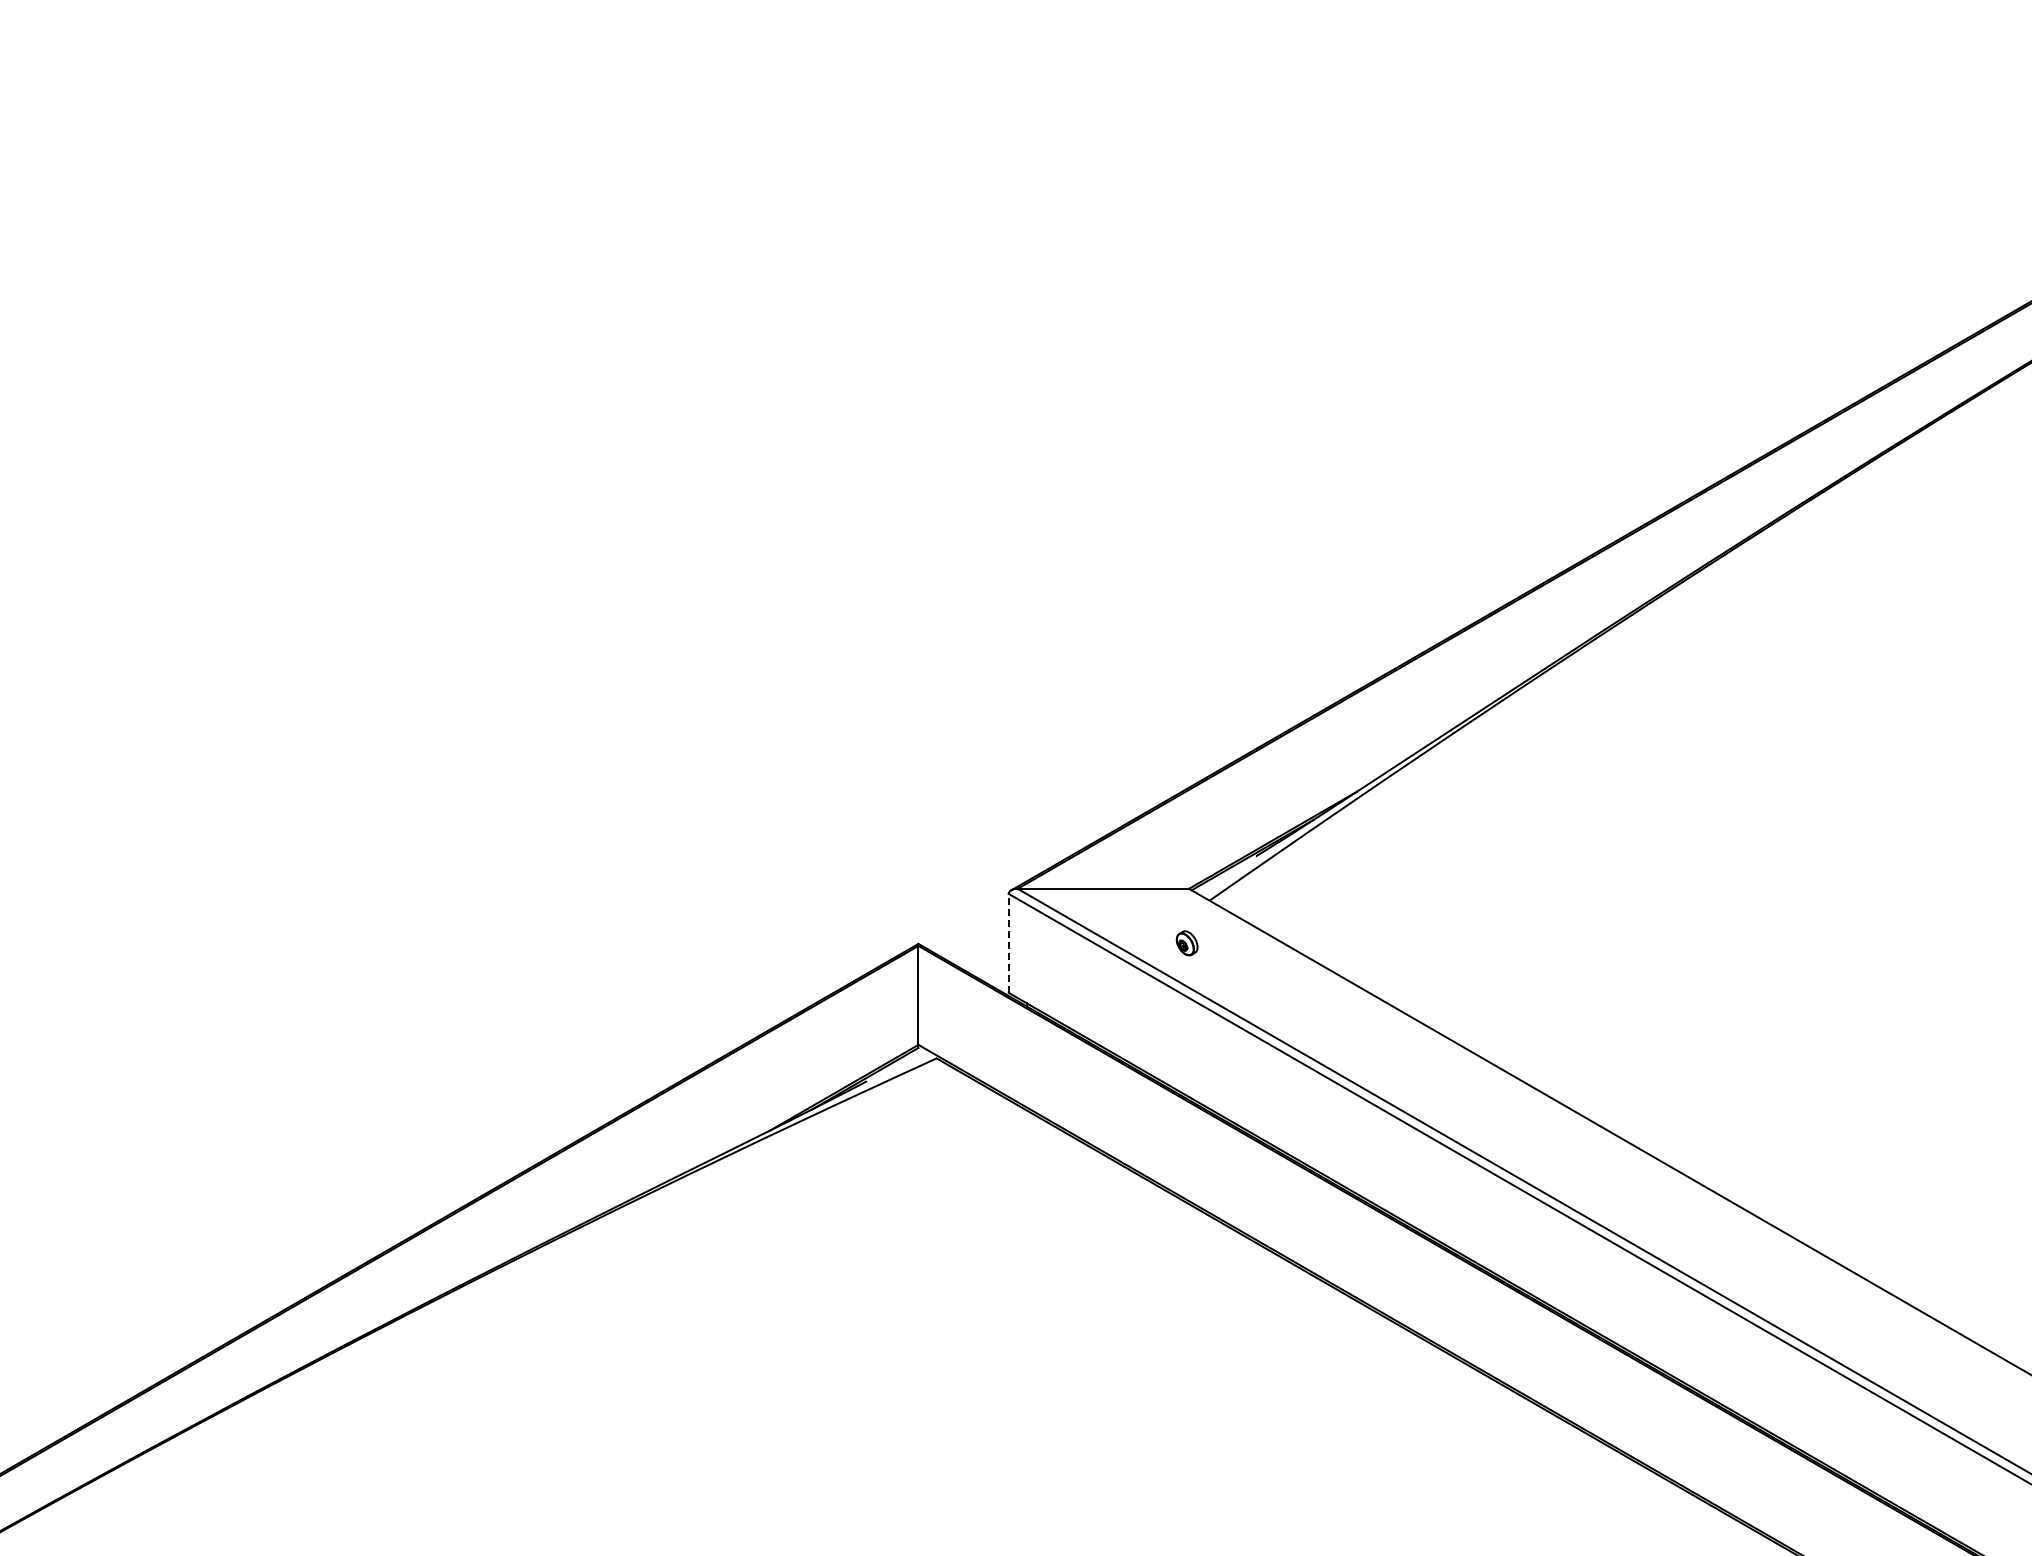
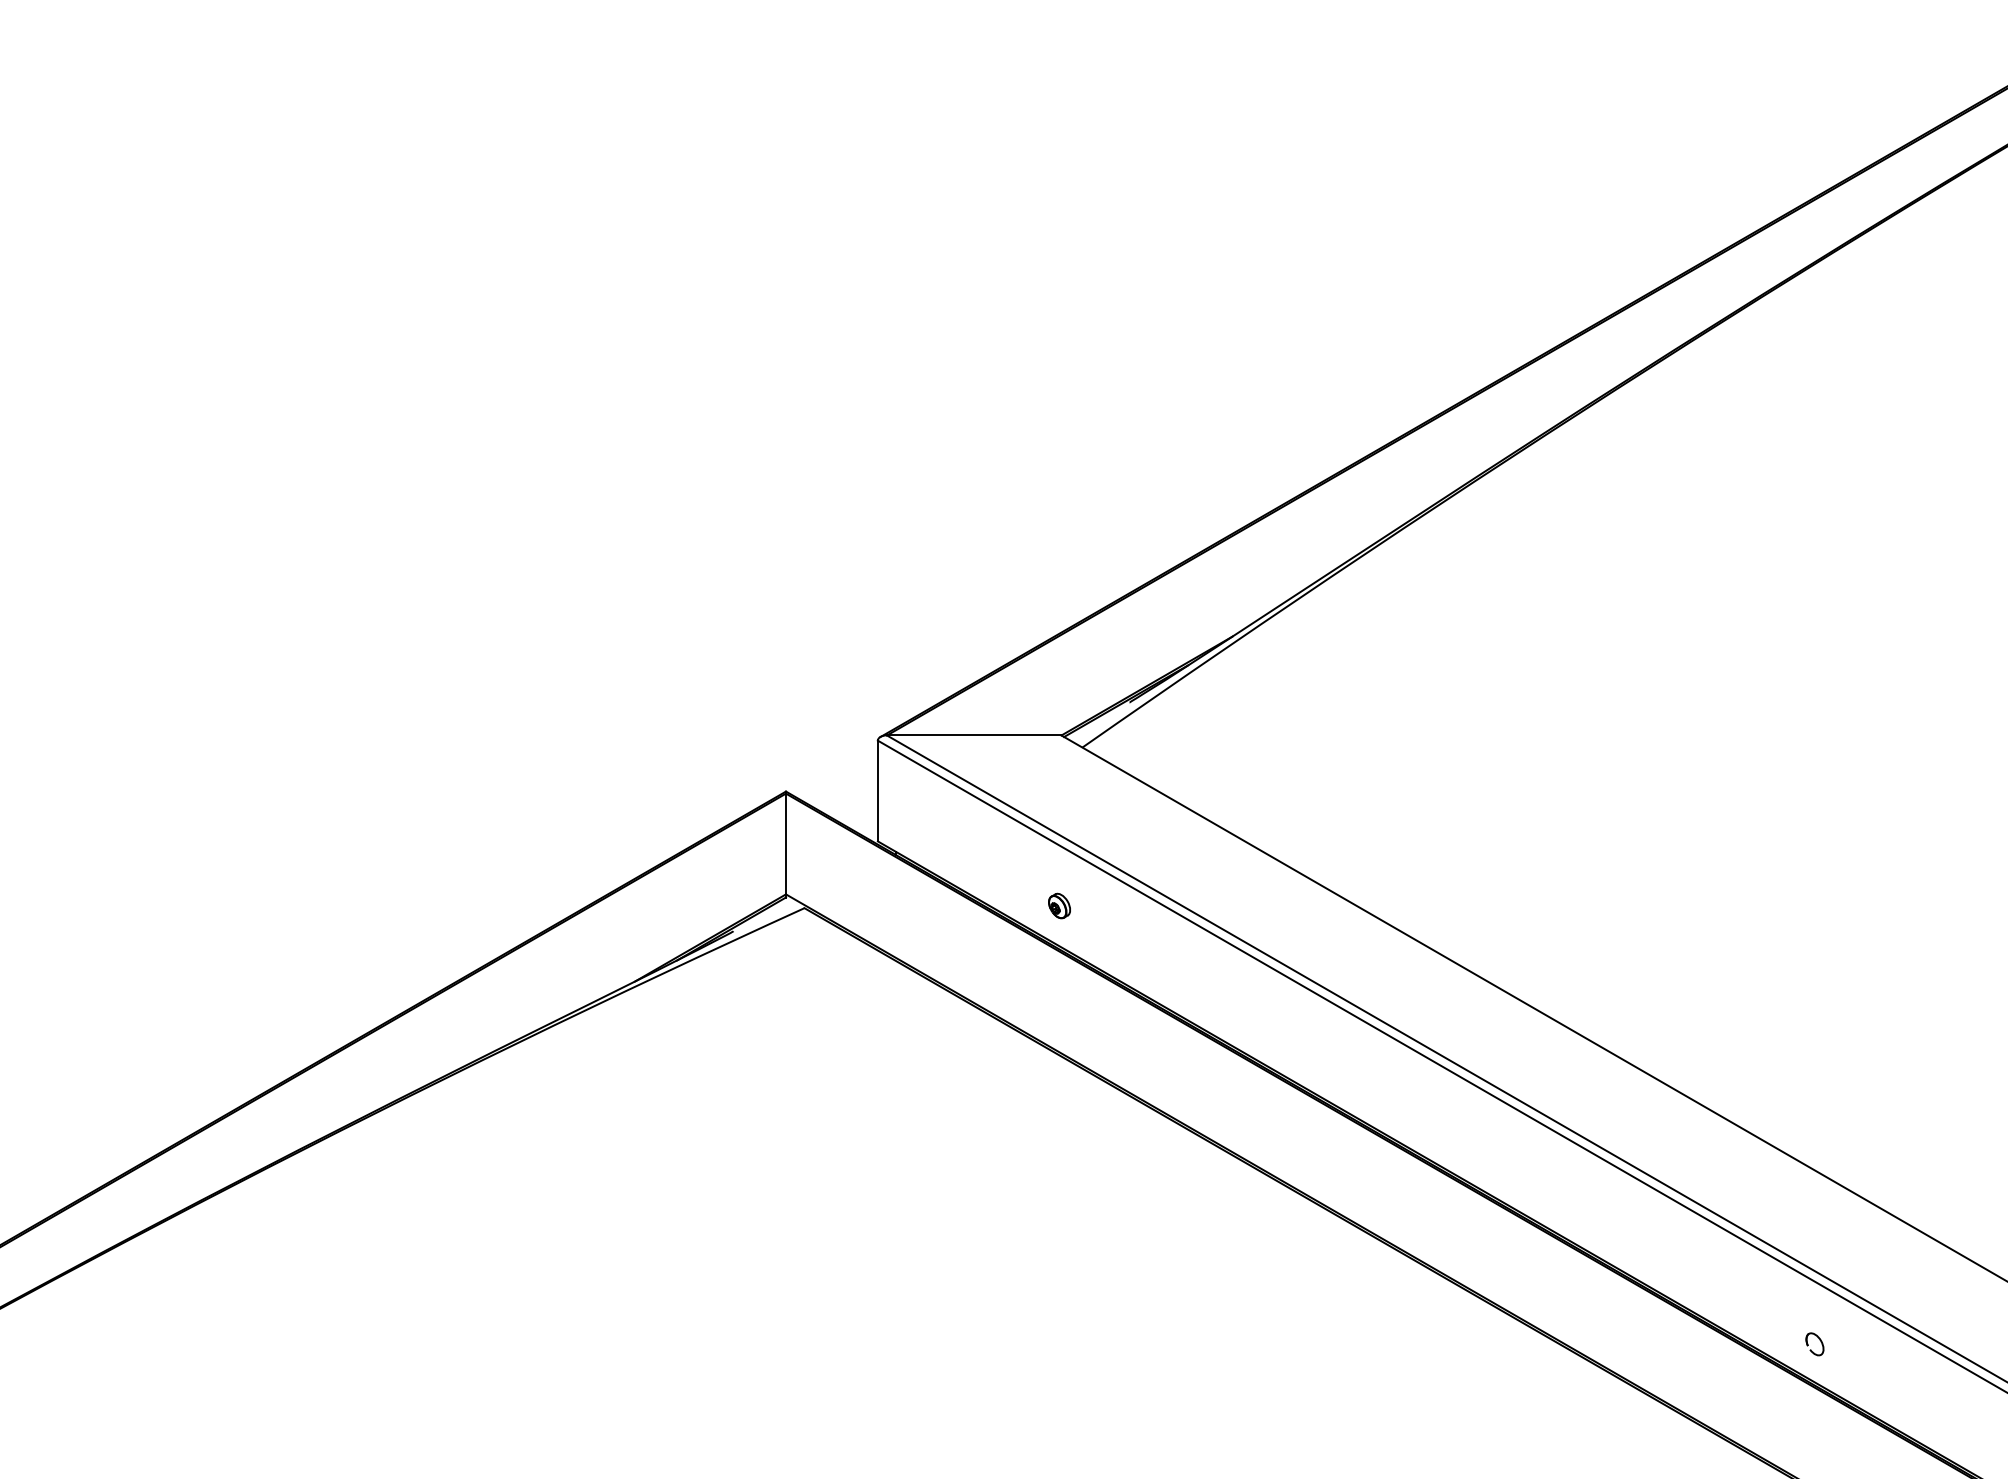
line: (1008, 942) -> (877, 790), dashed -> solid
part: (1186, 943) -> (1058, 906), moved
part: (1928, 1486) -> (1814, 1343), added

